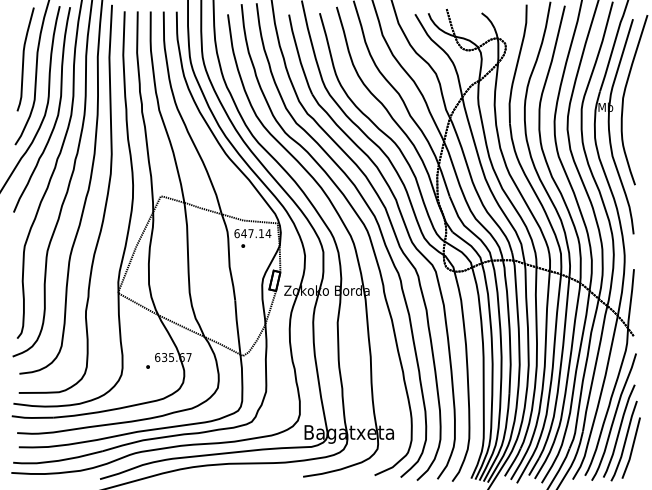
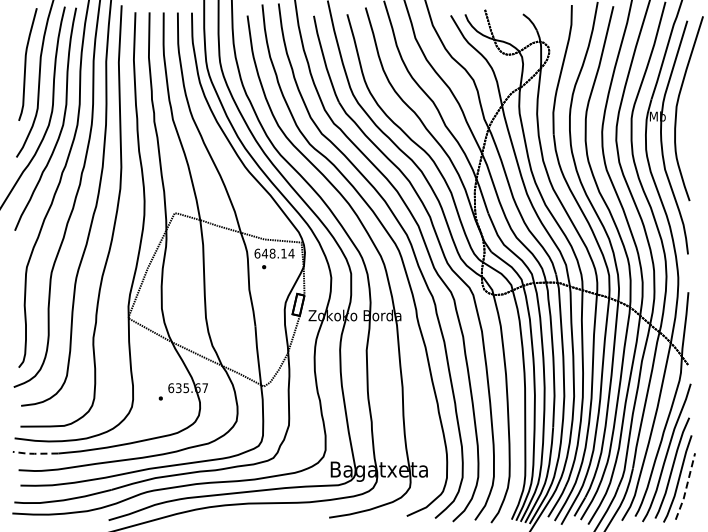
text: (250, 233) -> (272, 253), 647.14 -> 648.14
line: (31, 417) -> (34, 453), solid -> dashed
line: (632, 449) -> (686, 487), solid -> dashed

